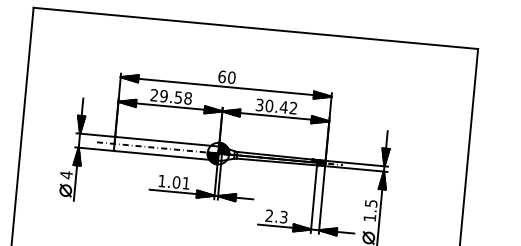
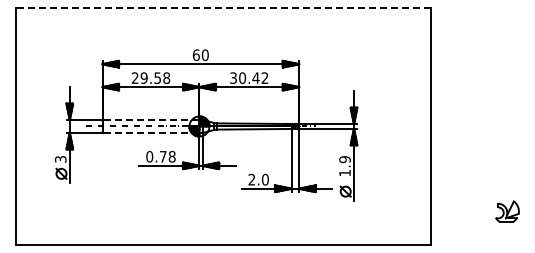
line: (255, 28) -> (222, 7), solid -> dashed
line: (167, 141) -> (151, 119), solid -> dashed
line: (166, 156) -> (151, 133), solid -> dashed
text: (66, 175) -> (60, 159), 4 -> 3
text: (173, 181) -> (160, 156), 1.01 -> 0.78
text: (370, 203) -> (344, 159), 1.5 -> 1.9
text: (282, 216) -> (264, 179), 2.3 -> 2.0

